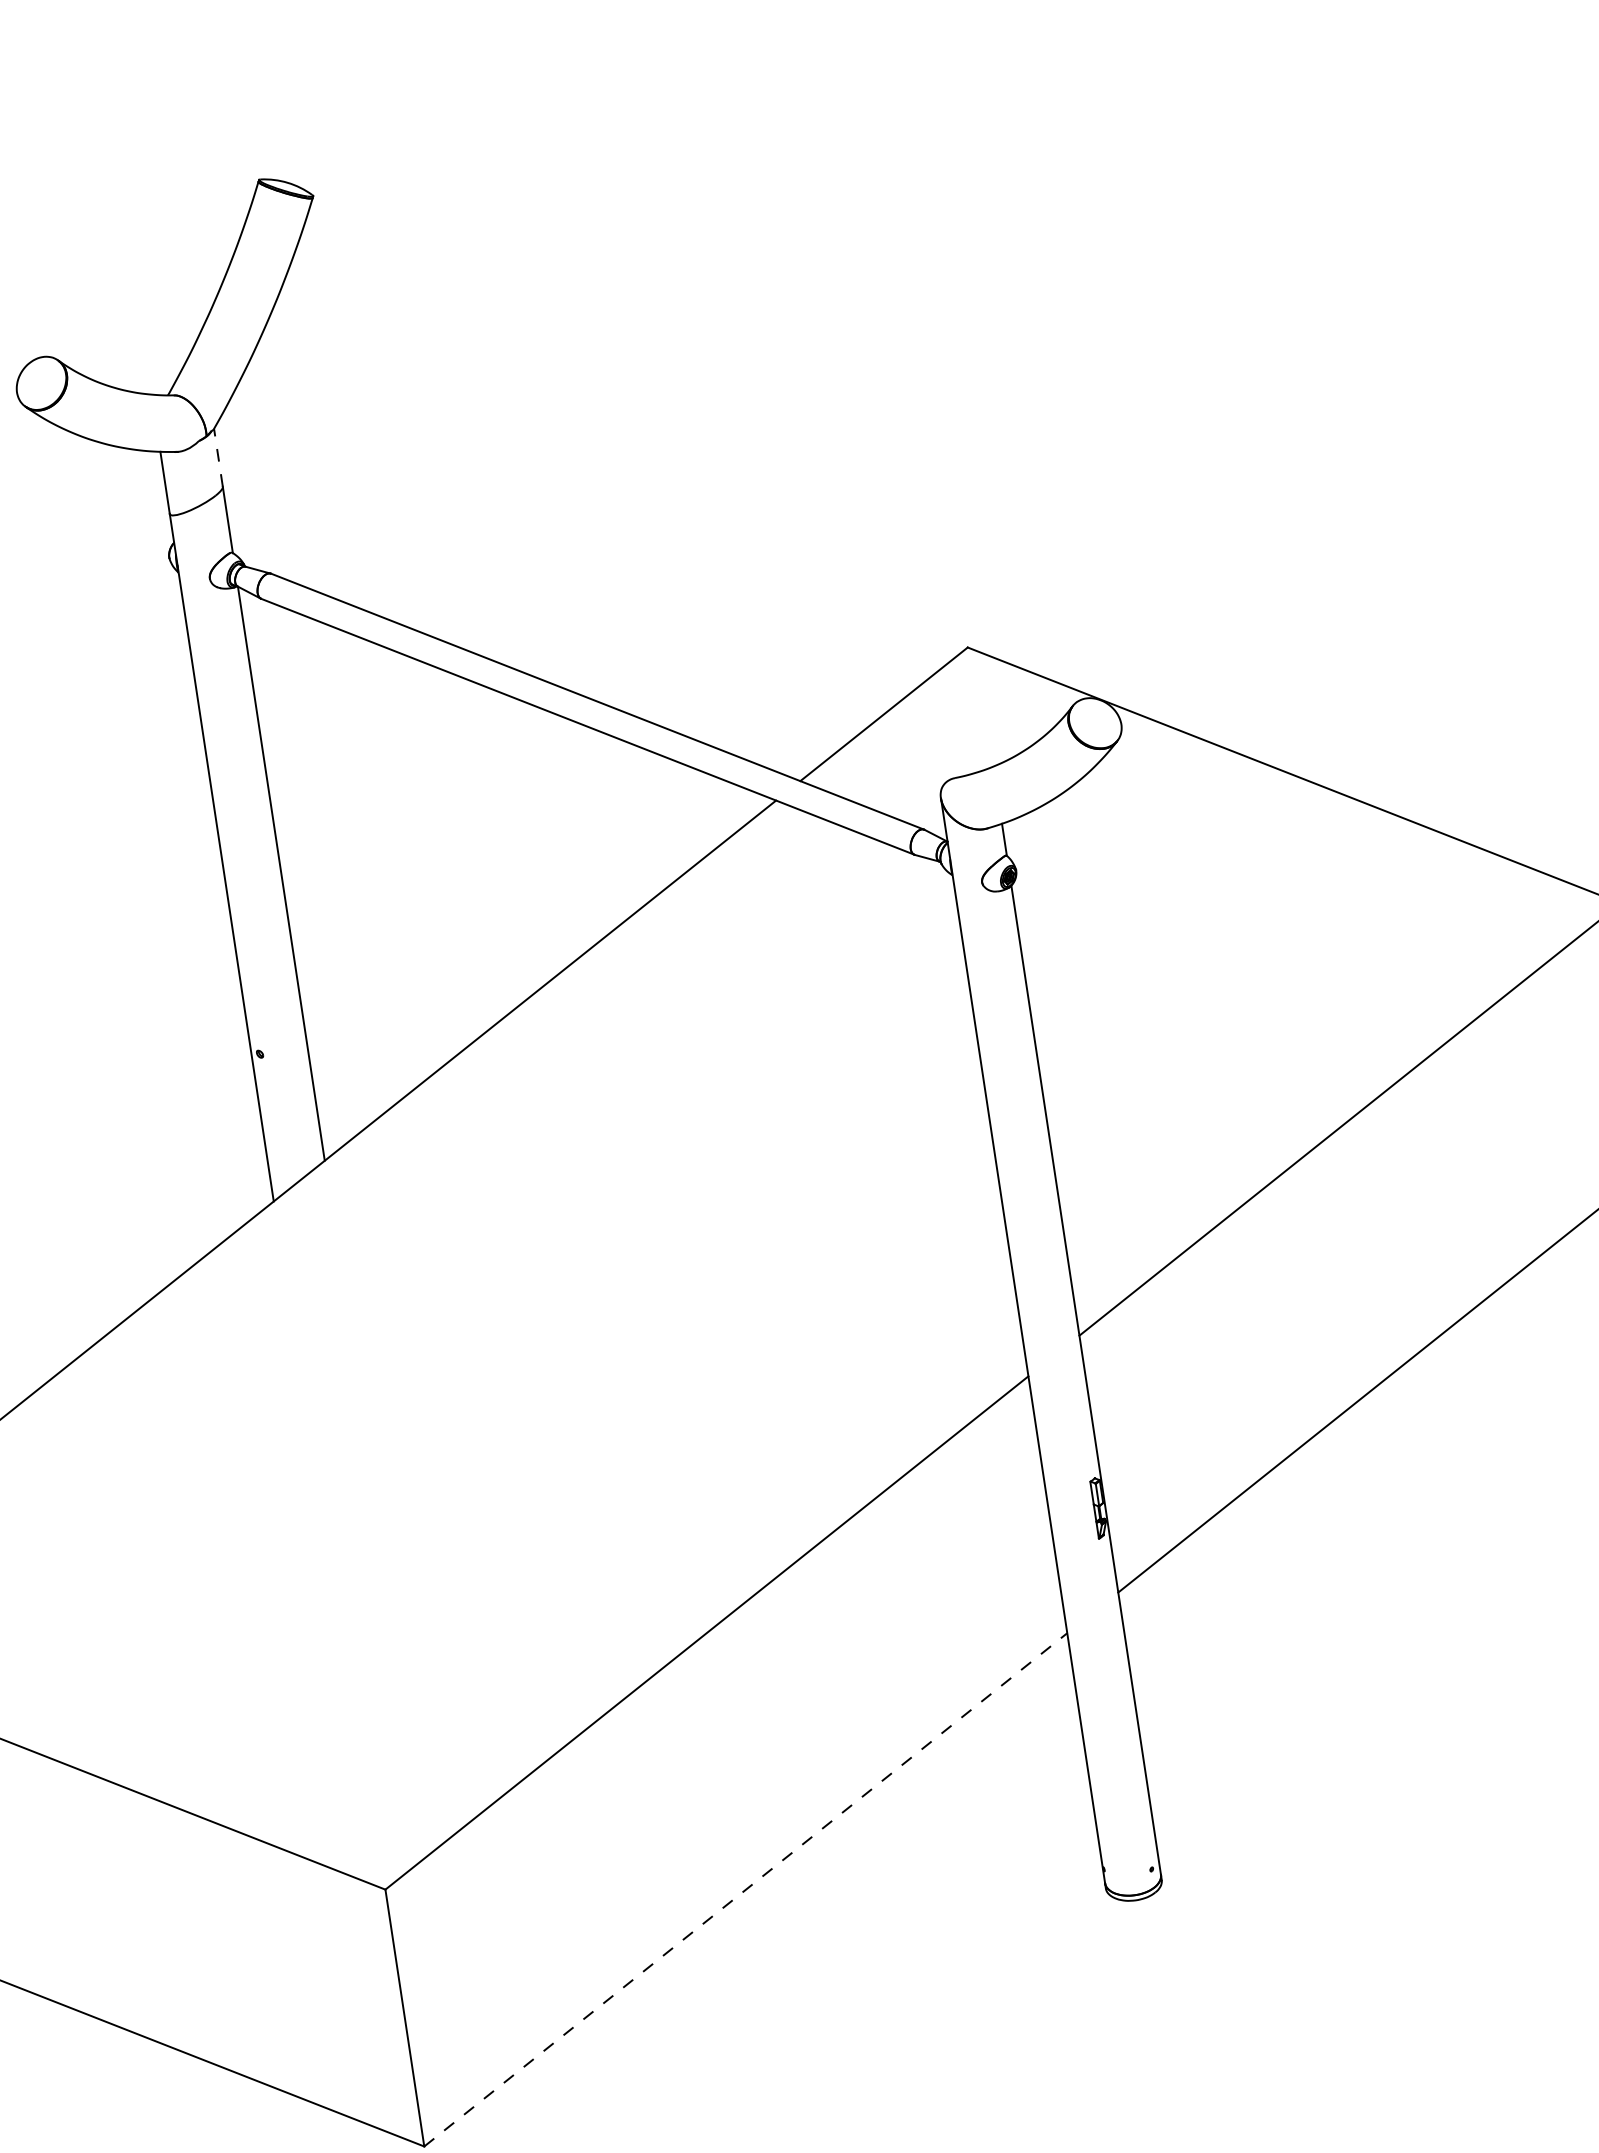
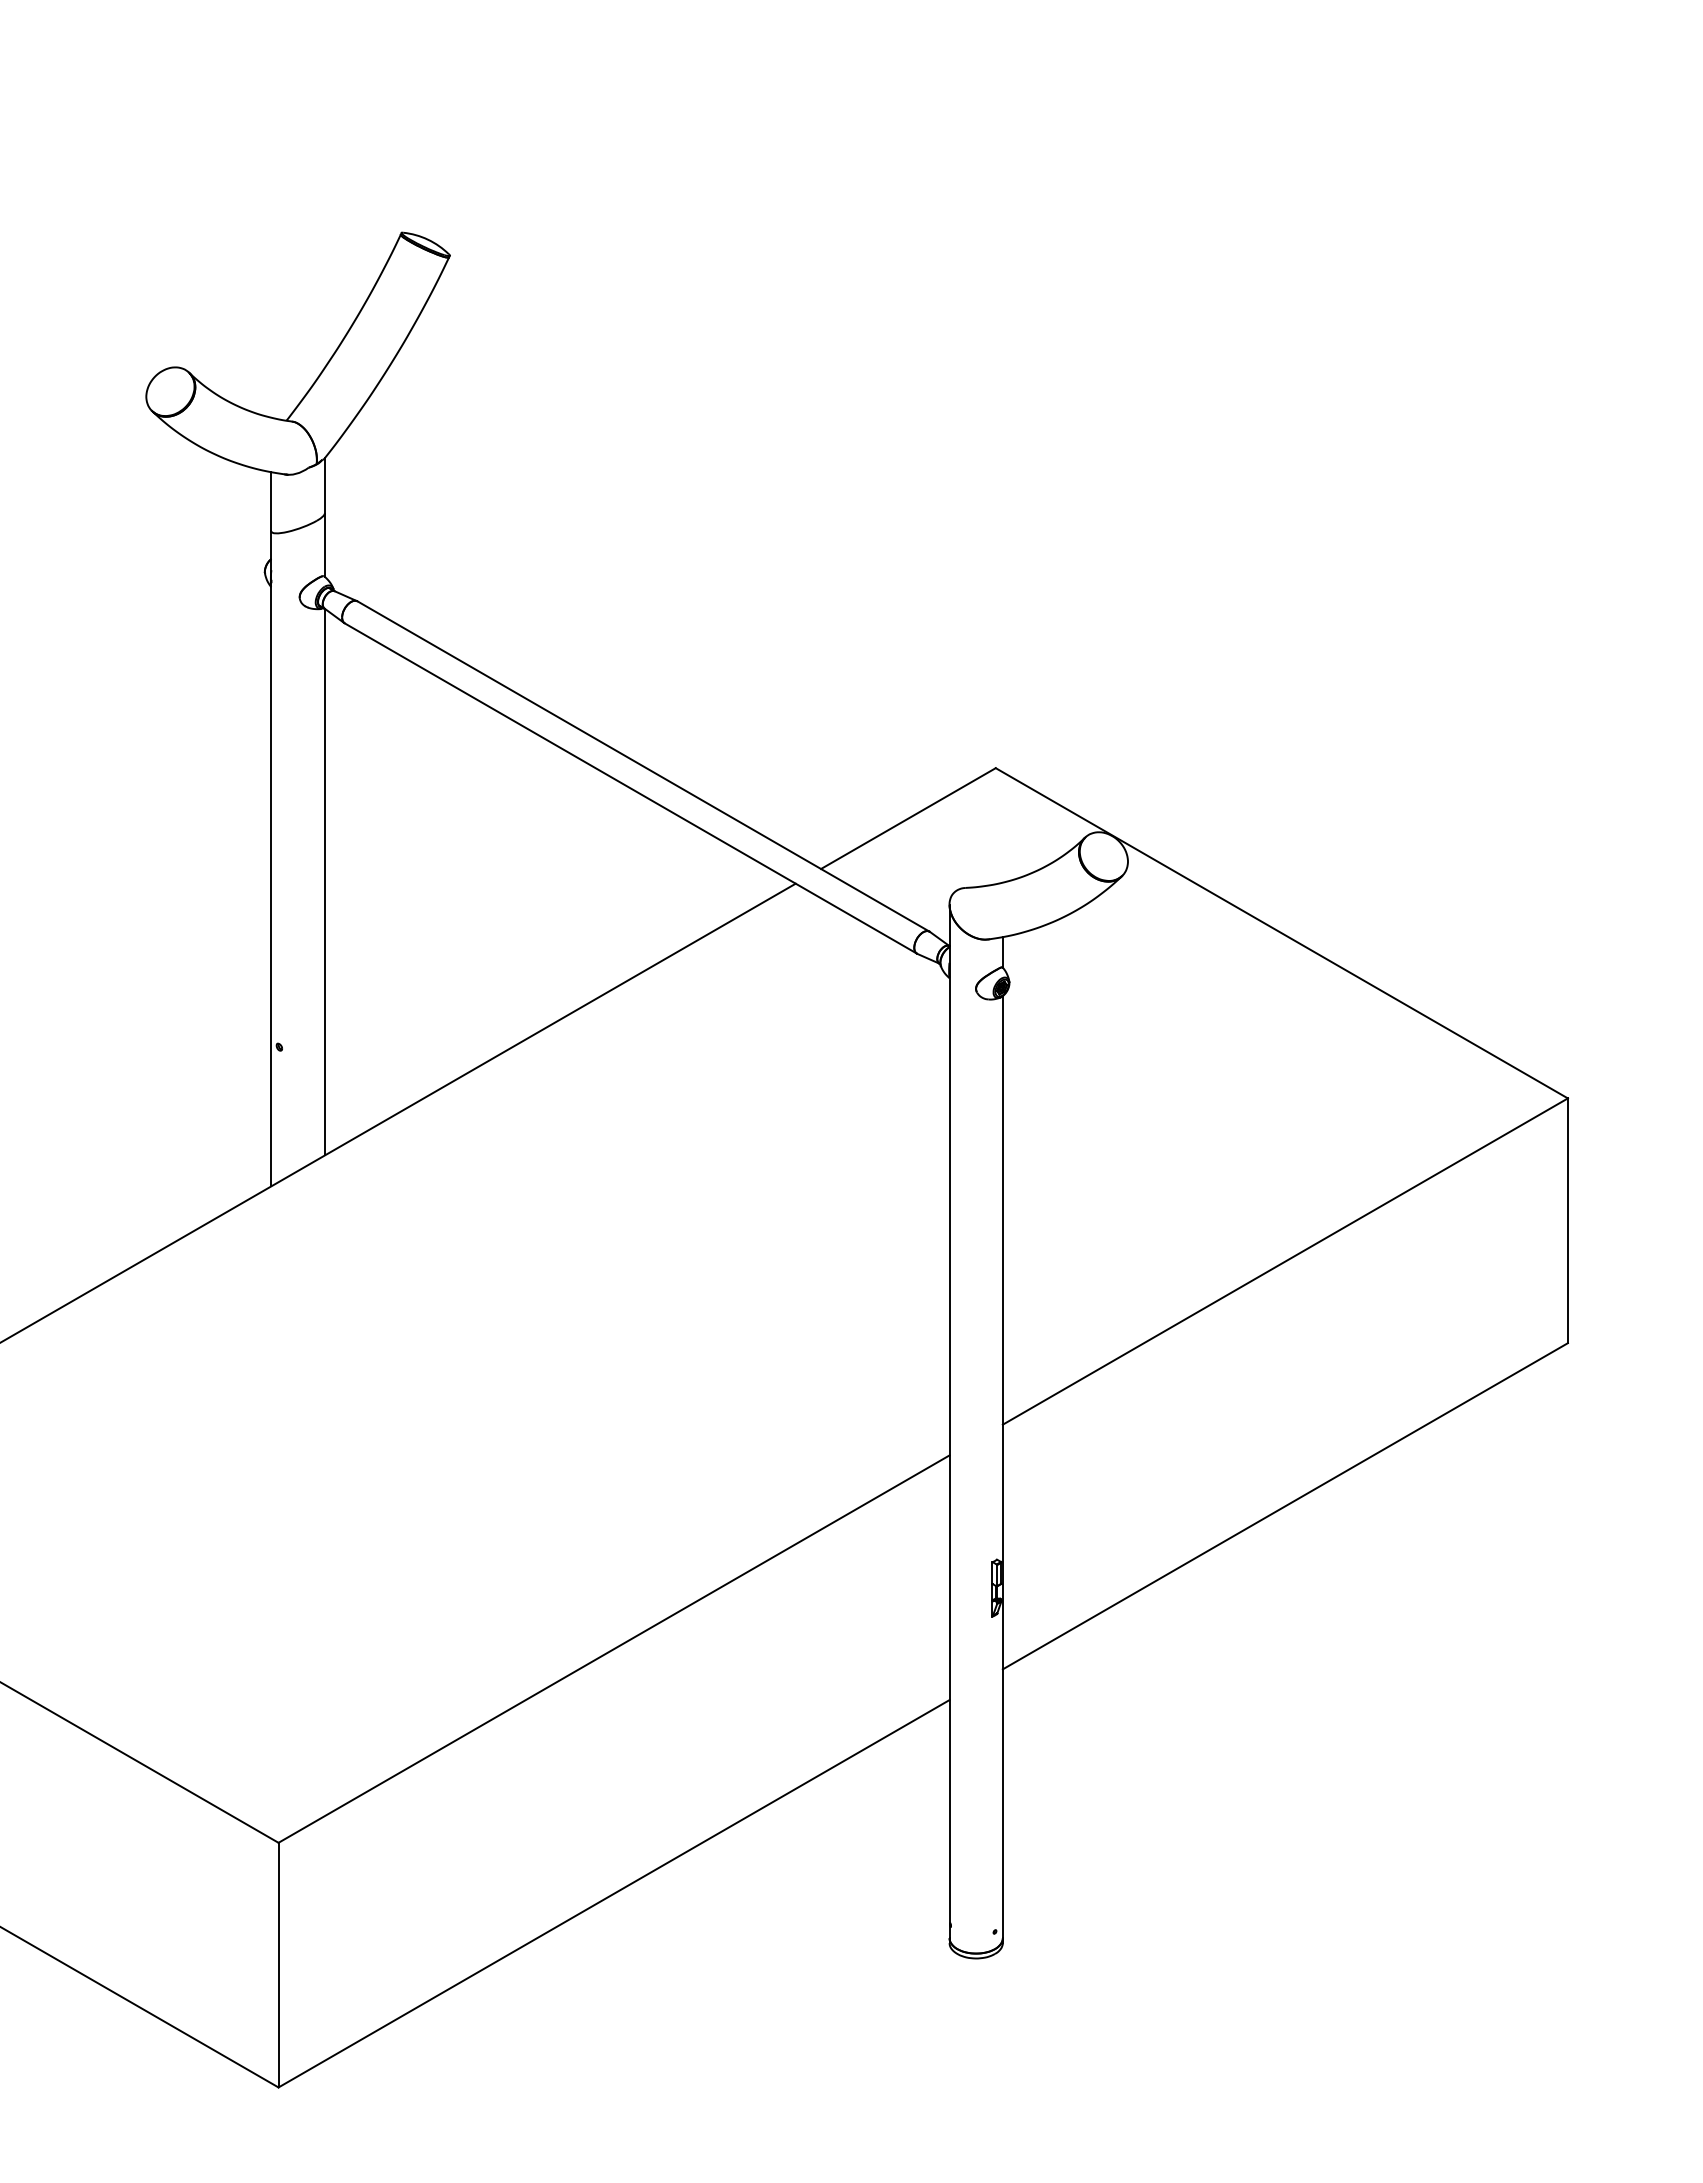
line: (218, 457) -> (324, 485), dashed -> solid
line: (746, 1889) -> (614, 1893), dashed -> solid

